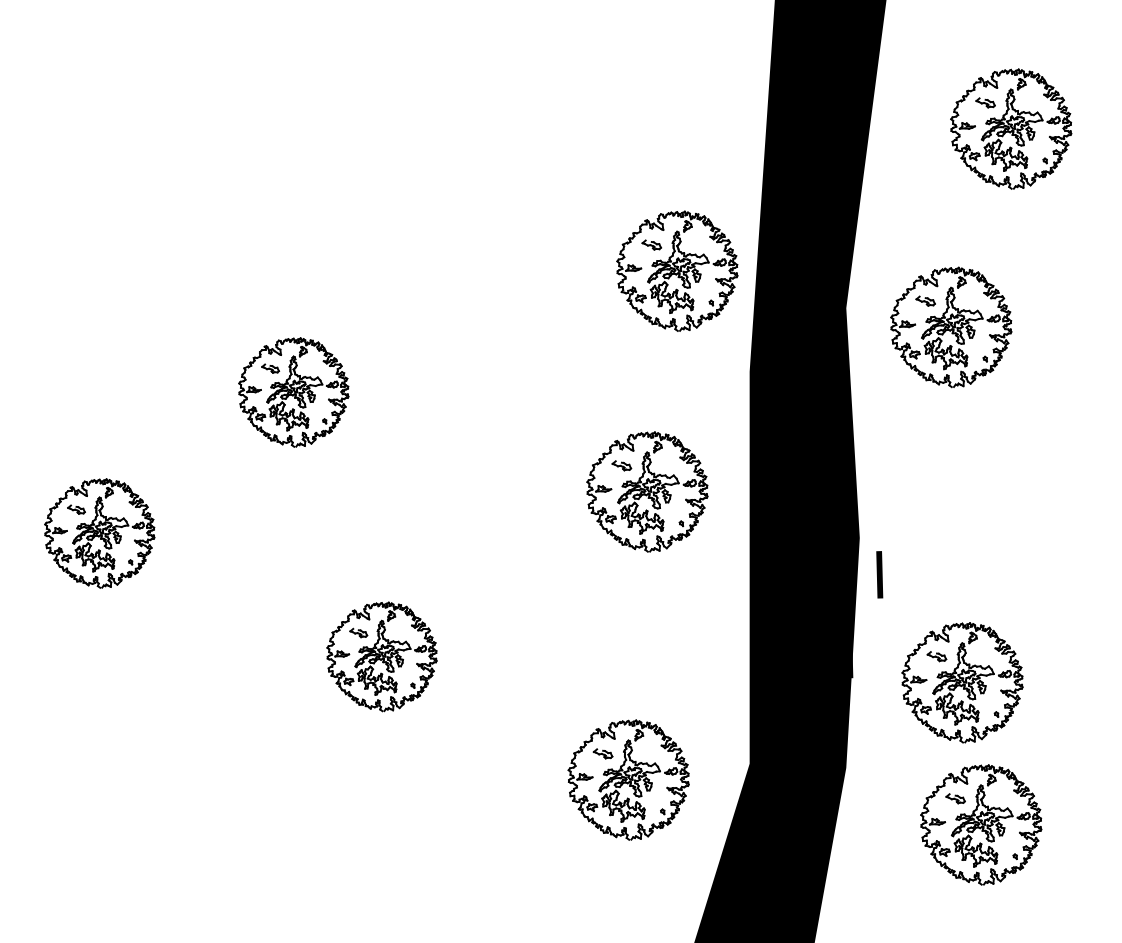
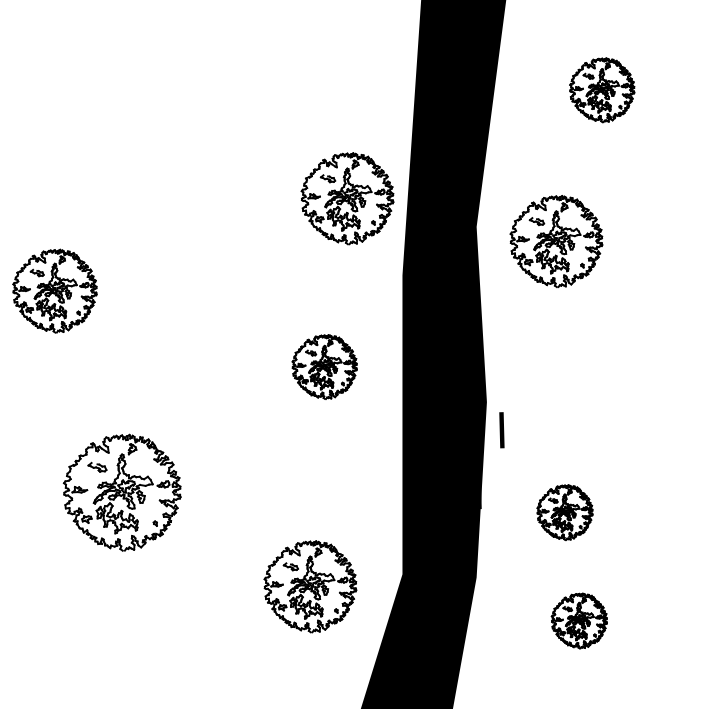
part: (1011, 128) -> (602, 89), size x0.7
part: (647, 491) -> (324, 366), size x0.7
part: (381, 656) -> (121, 492), size x1.4
part: (962, 682) -> (565, 512), size x0.6
part: (981, 824) -> (579, 620), size x0.6

